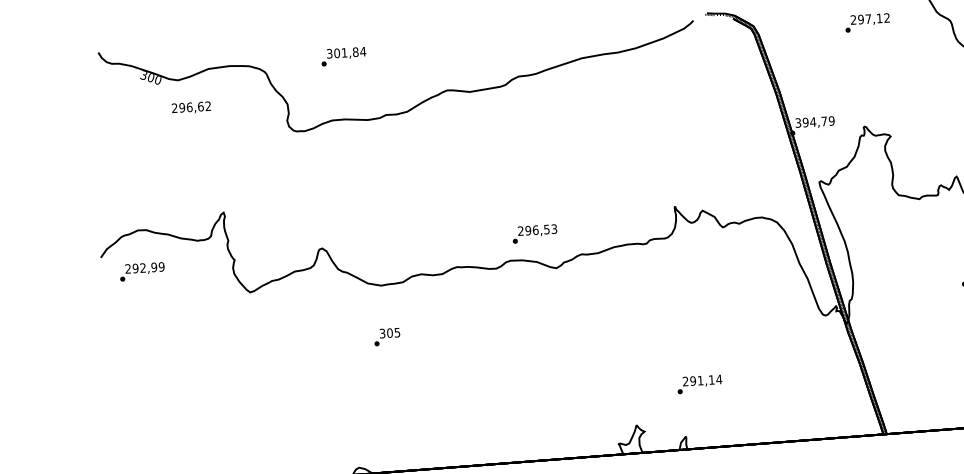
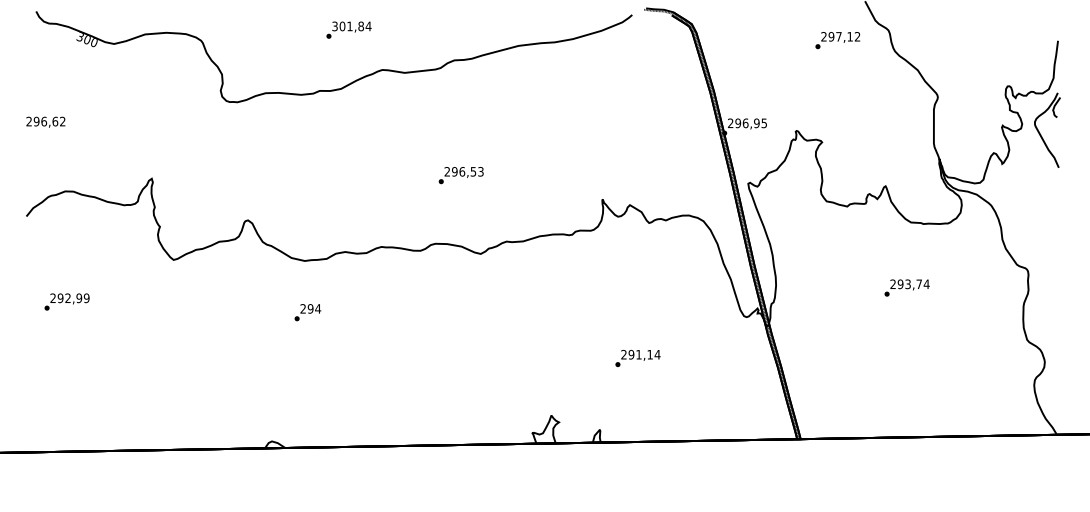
text: (867, 22) -> (837, 40), moved
text: (343, 56) -> (348, 29), moved
text: (191, 107) -> (45, 121), moved
text: (815, 122) -> (747, 123), 394,79 -> 296,95
text: (534, 234) -> (460, 175), moved
text: (141, 271) -> (66, 301), moved
text: (389, 332) -> (310, 308), 305 -> 294
text: (699, 383) -> (637, 357), moved

